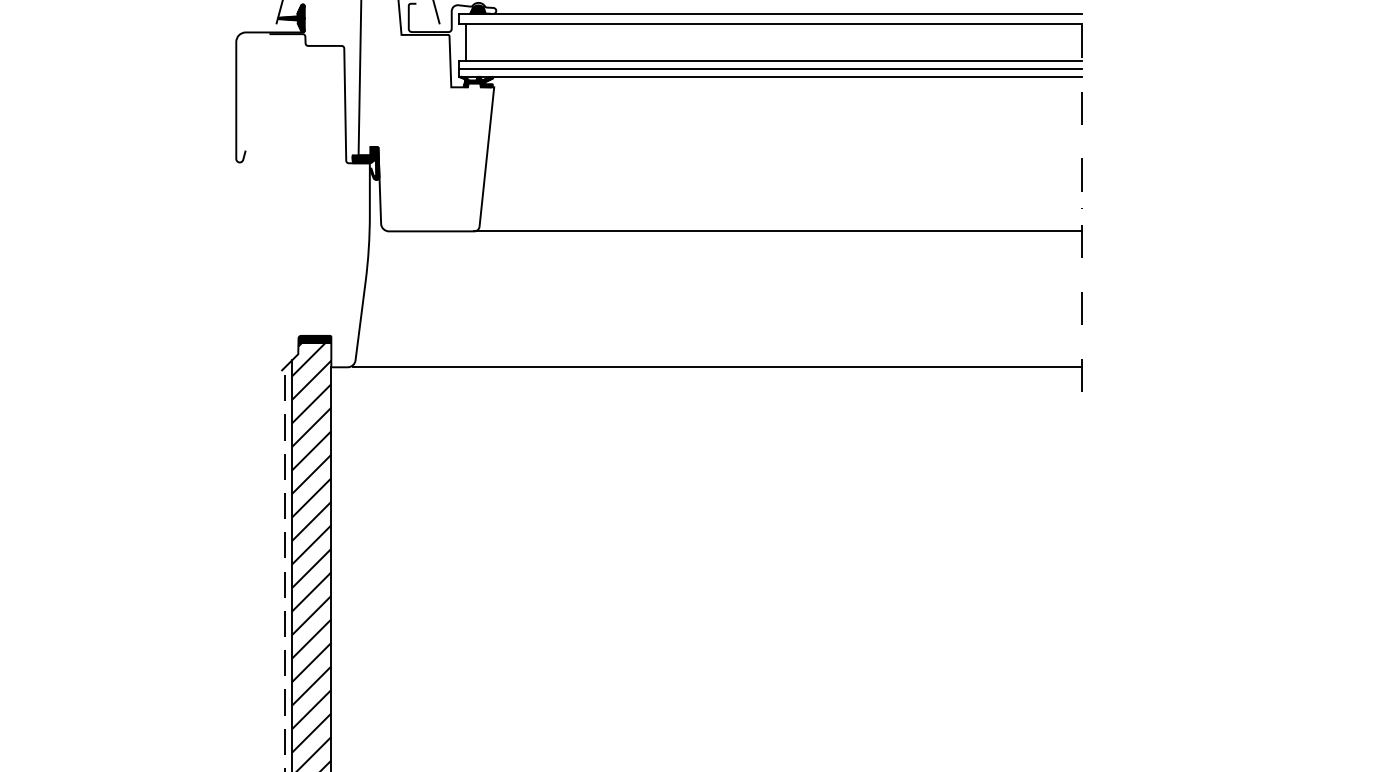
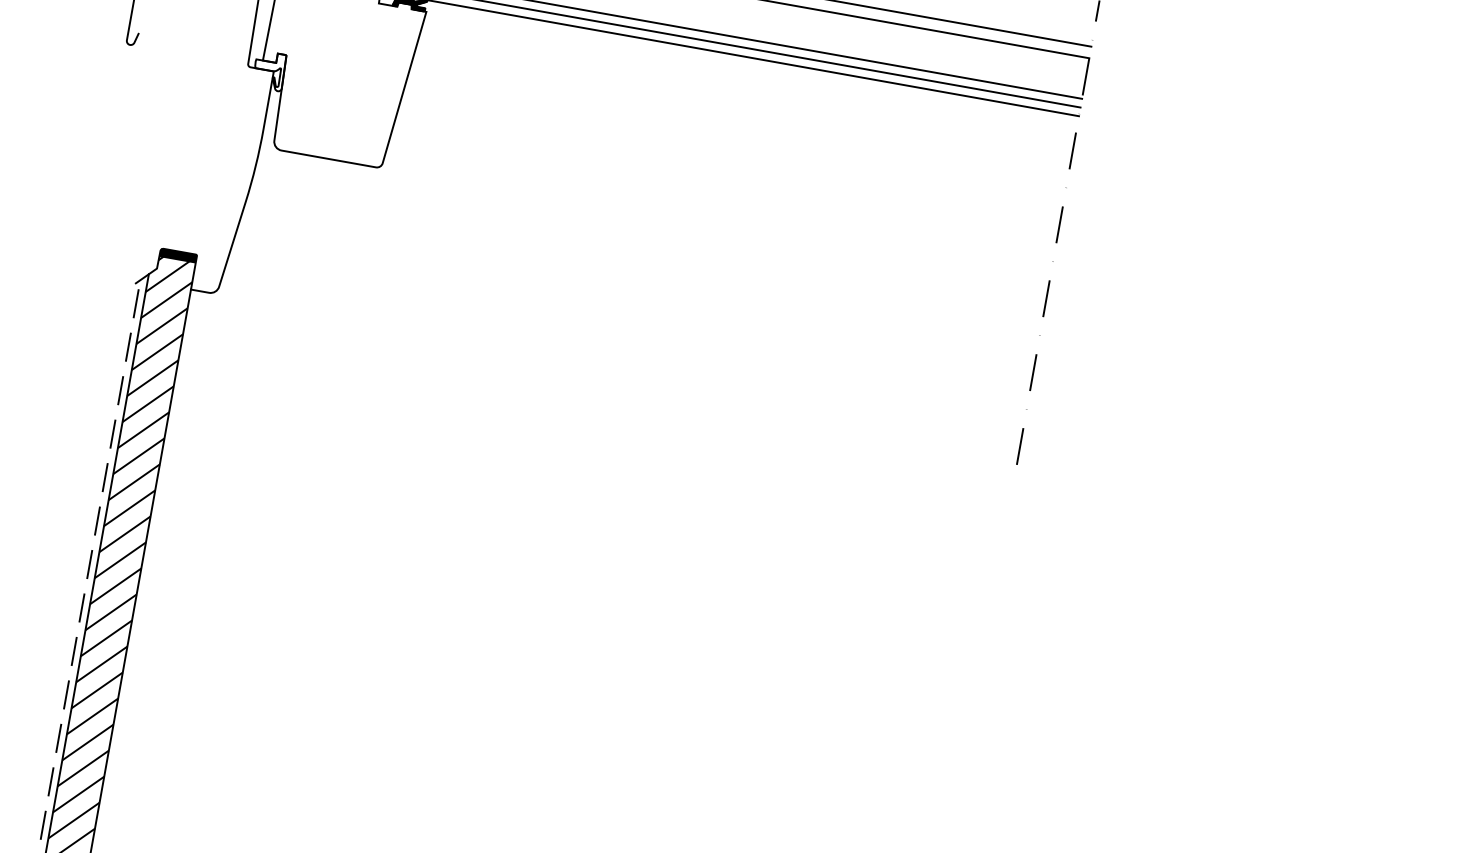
hatch: (365, 163) -> (268, 70), removed
line: (778, 231) -> (712, 227), removed
line: (717, 367) -> (618, 365), removed

